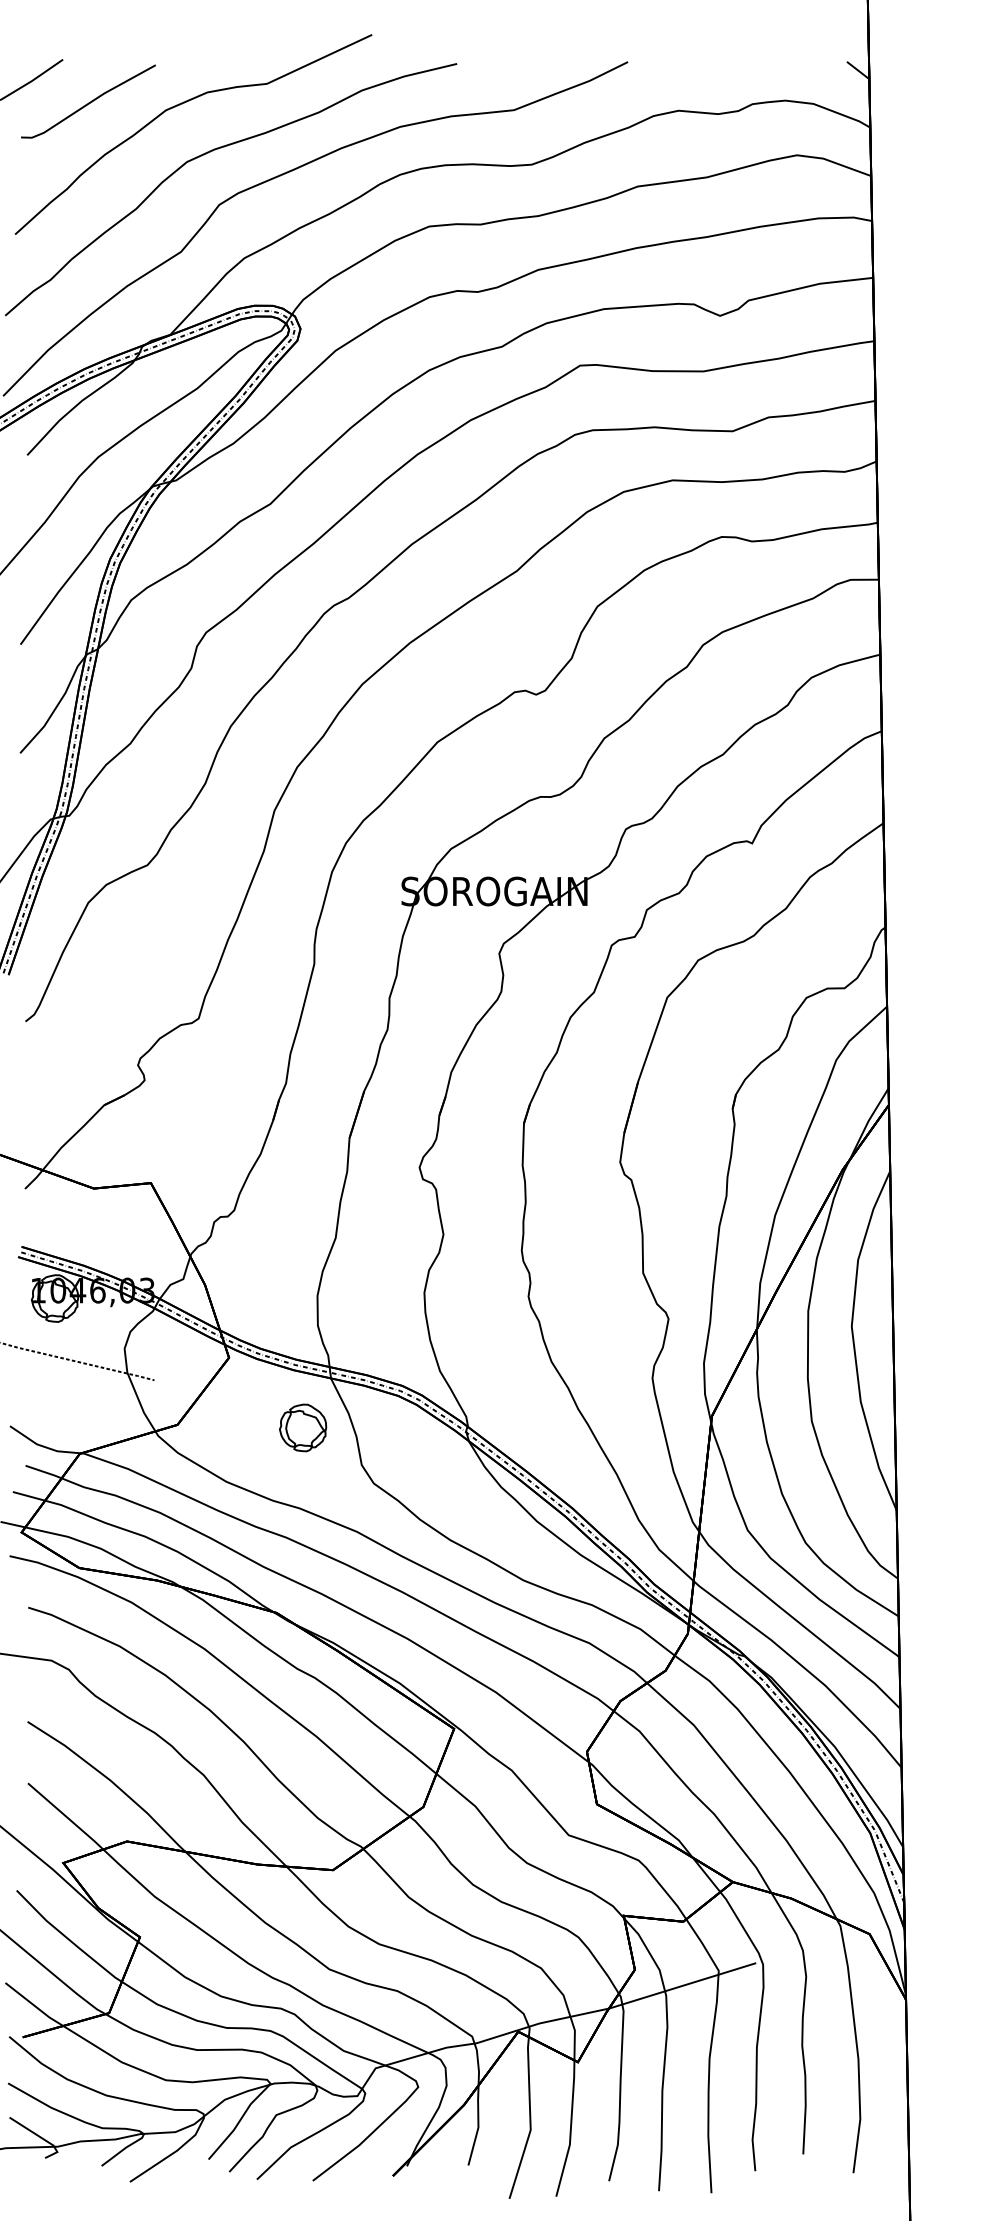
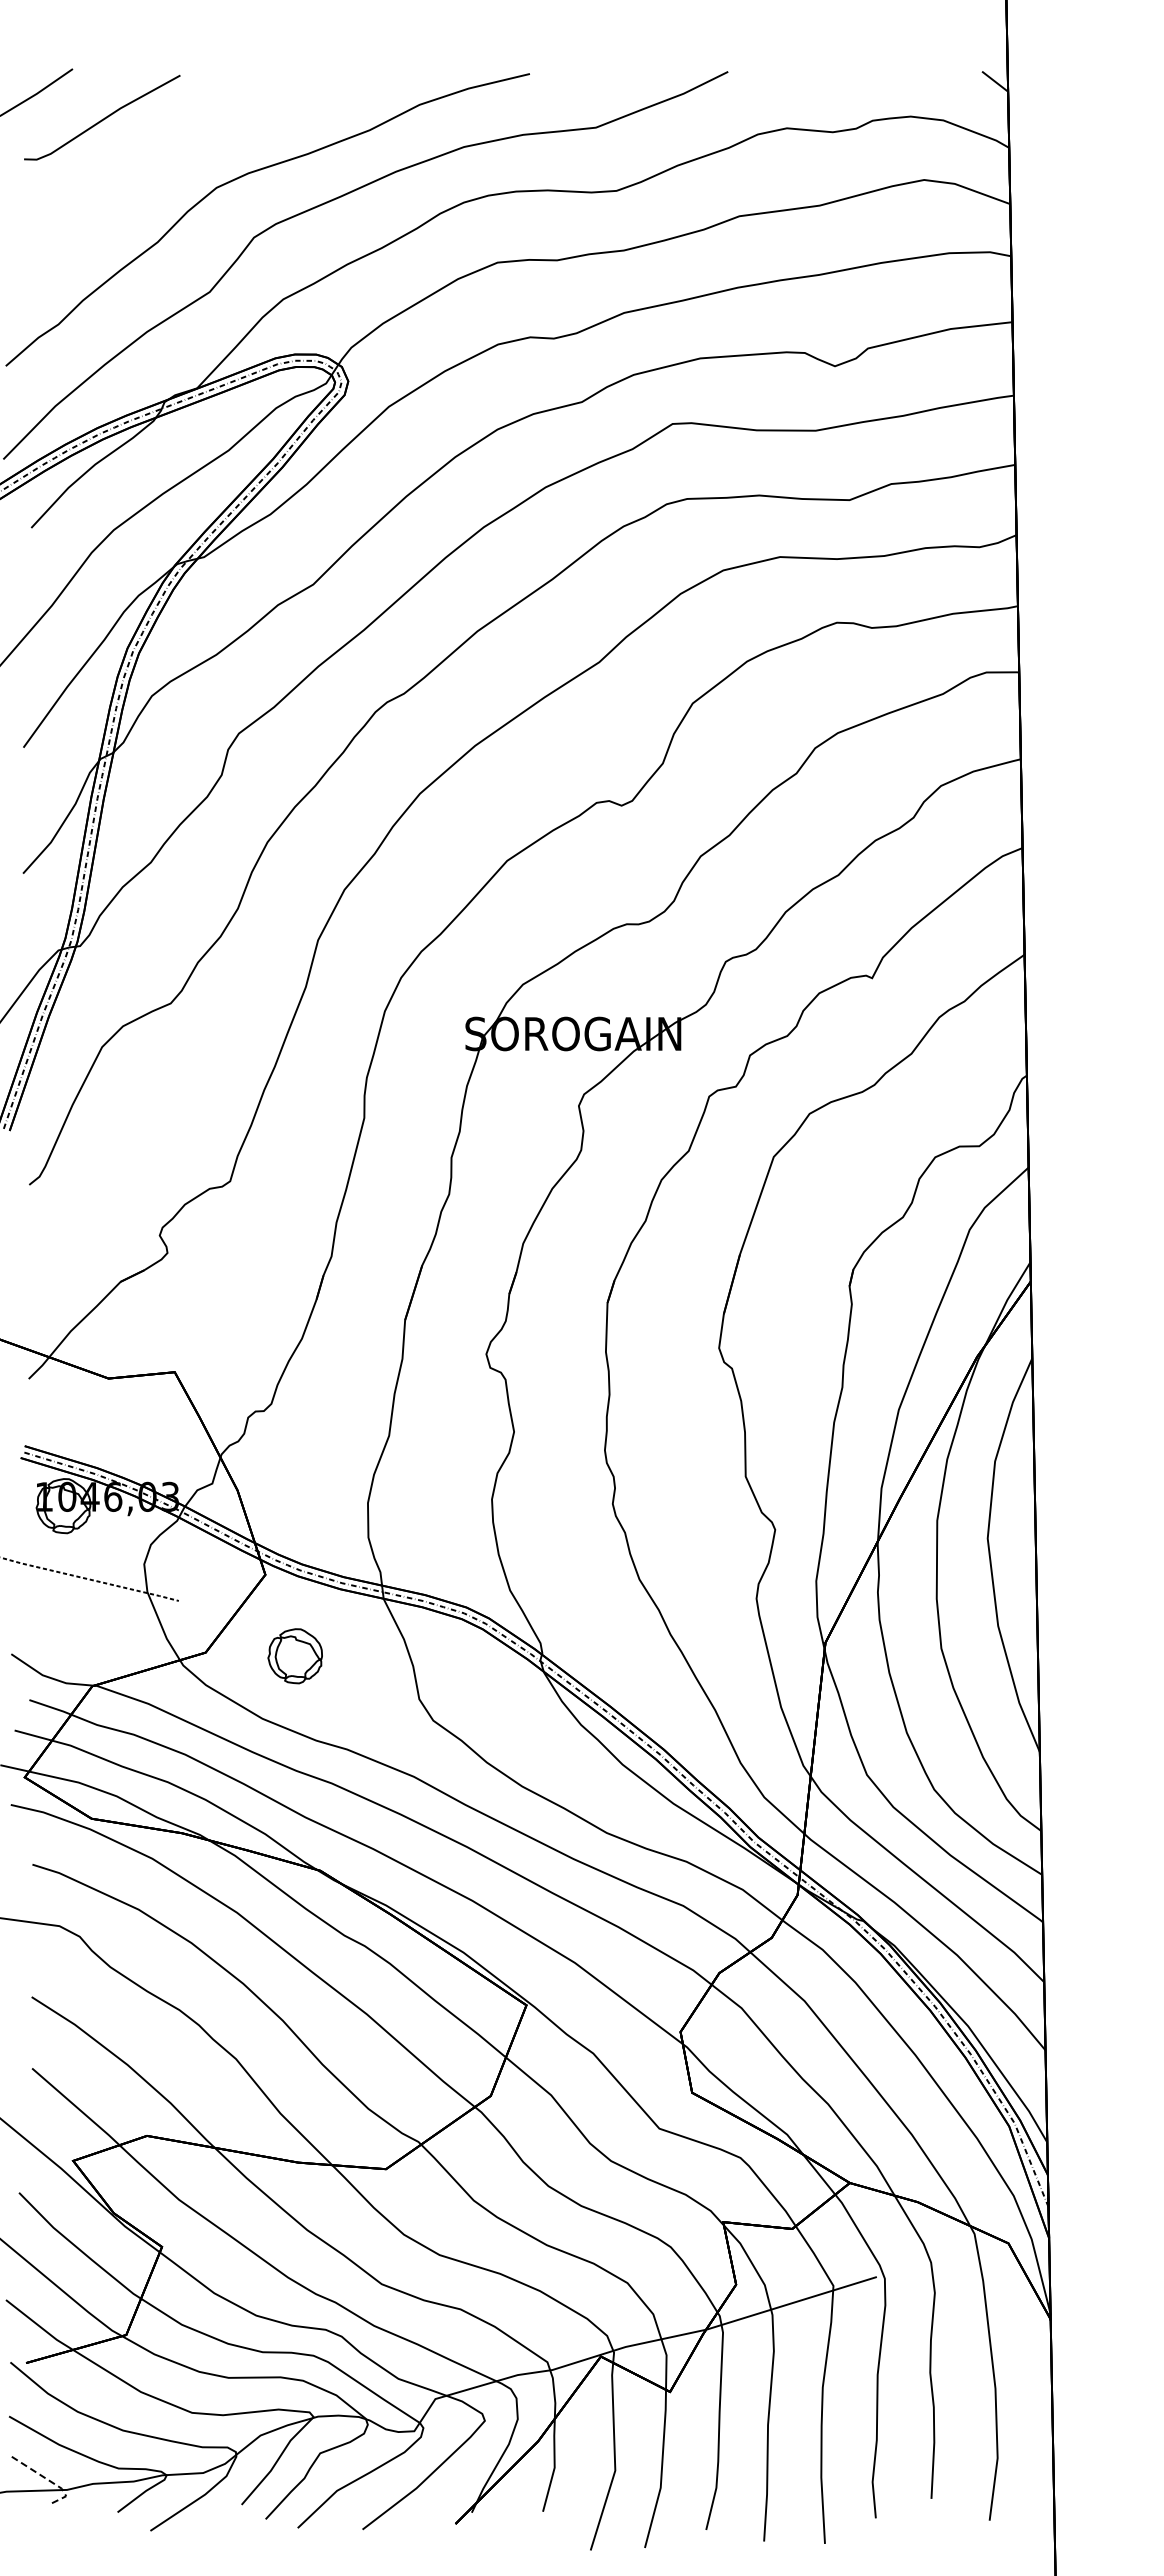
curve: (183, 103) -> (212, 120), removed
part: (302, 1428) -> (294, 1656), moved
line: (41, 2137) -> (47, 2479), solid -> dashed

